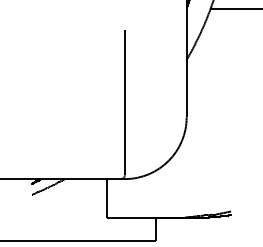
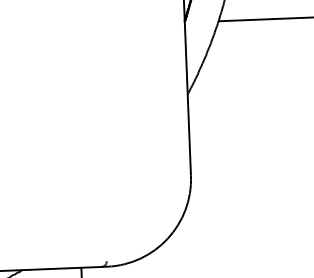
line: (124, 102) -> (102, 158), removed

